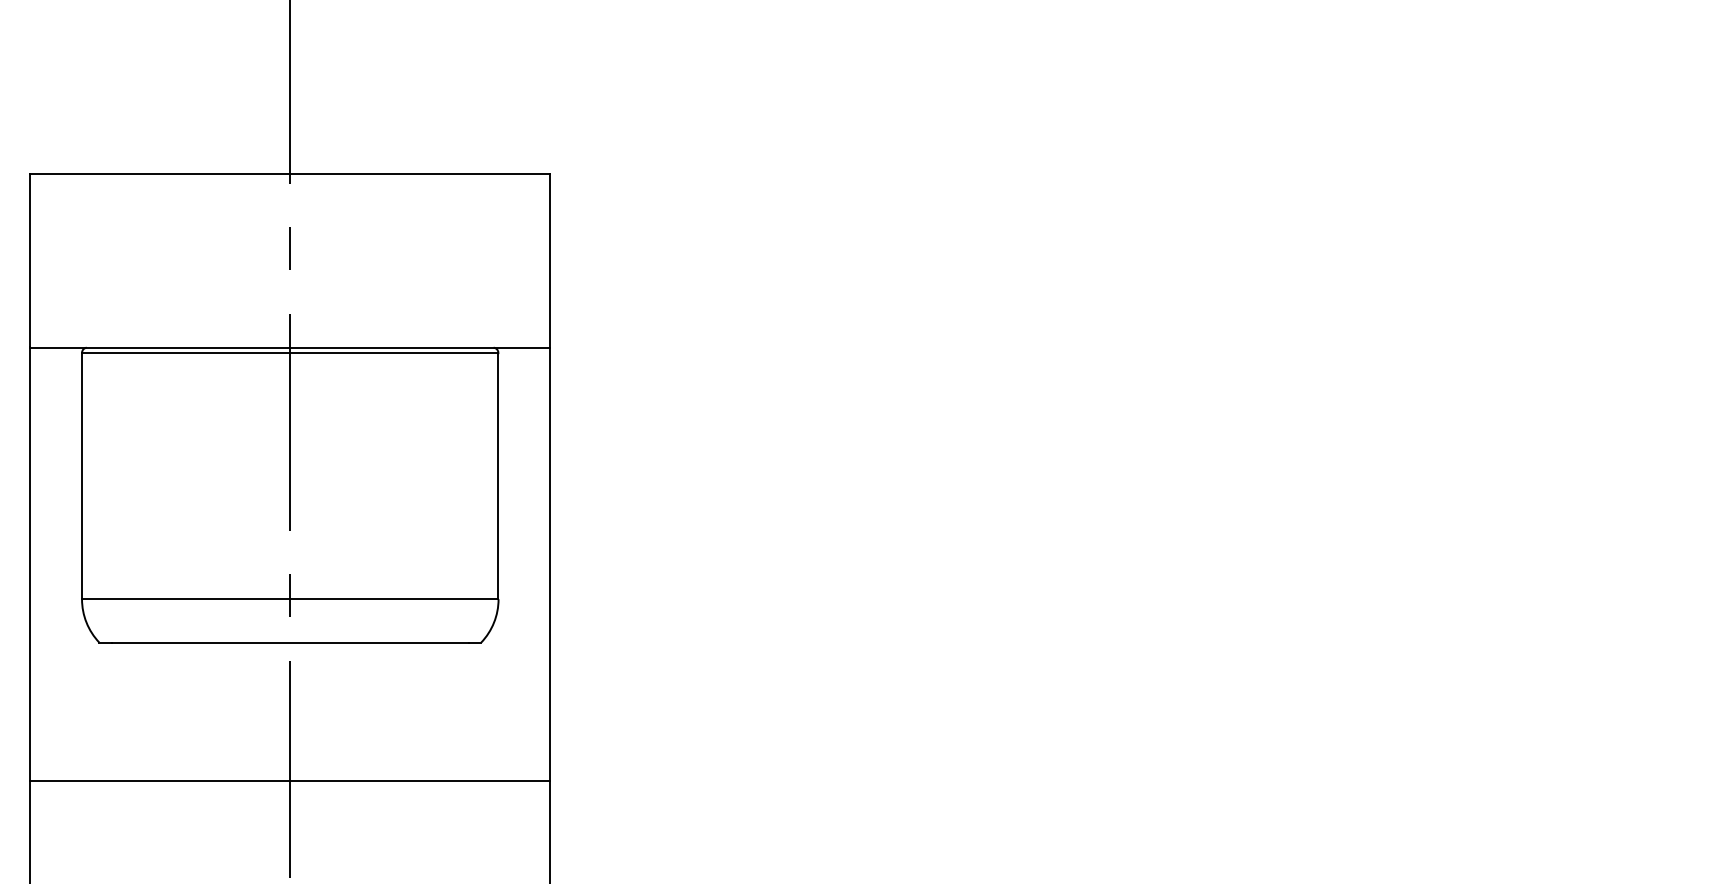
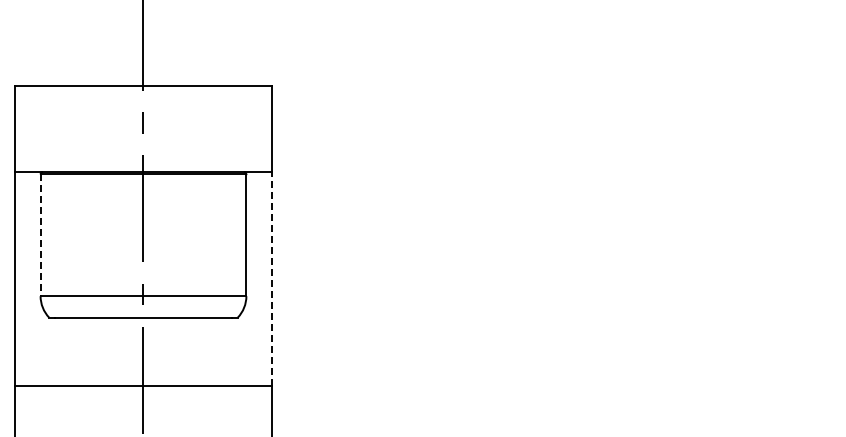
line: (81, 476) -> (40, 235), solid -> dashed
line: (551, 563) -> (272, 278), solid -> dashed

